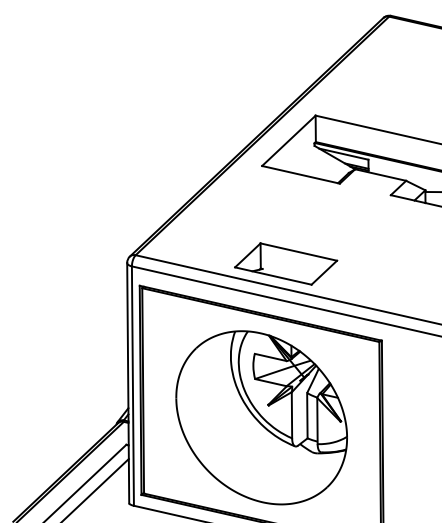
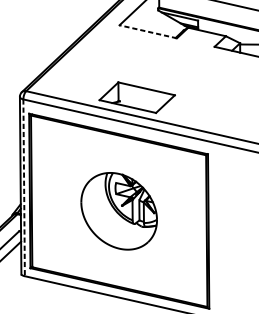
line: (301, 174) -> (148, 31), solid -> dashed
line: (132, 386) -> (23, 188), solid -> dashed
part: (261, 417) -> (119, 211), size x0.6

